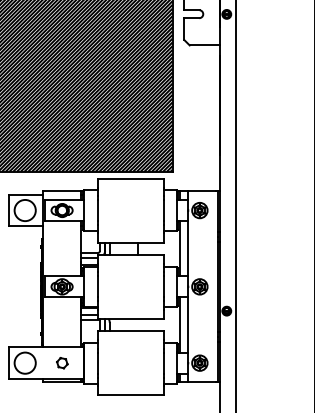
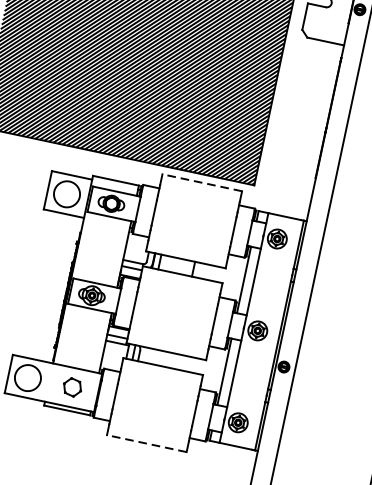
line: (130, 178) -> (201, 182), solid -> dashed
part: (62, 363) -> (72, 388), size x1.4
line: (130, 395) -> (146, 443), solid -> dashed

